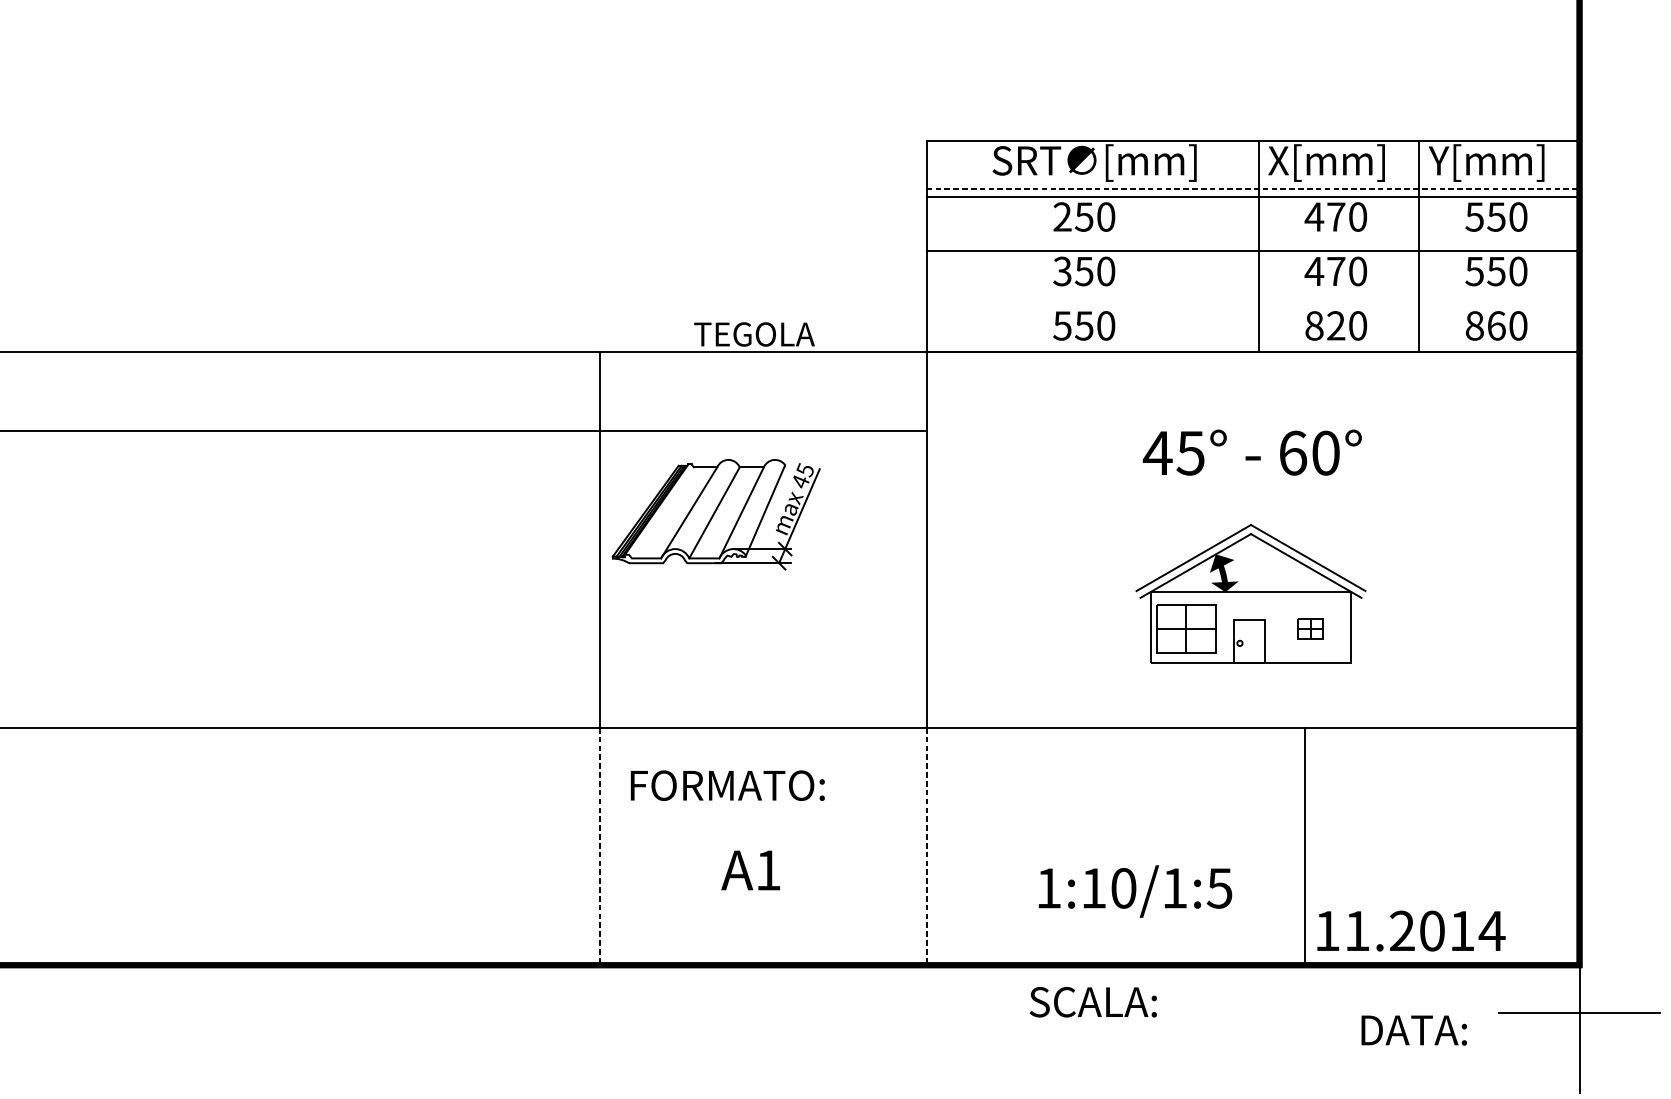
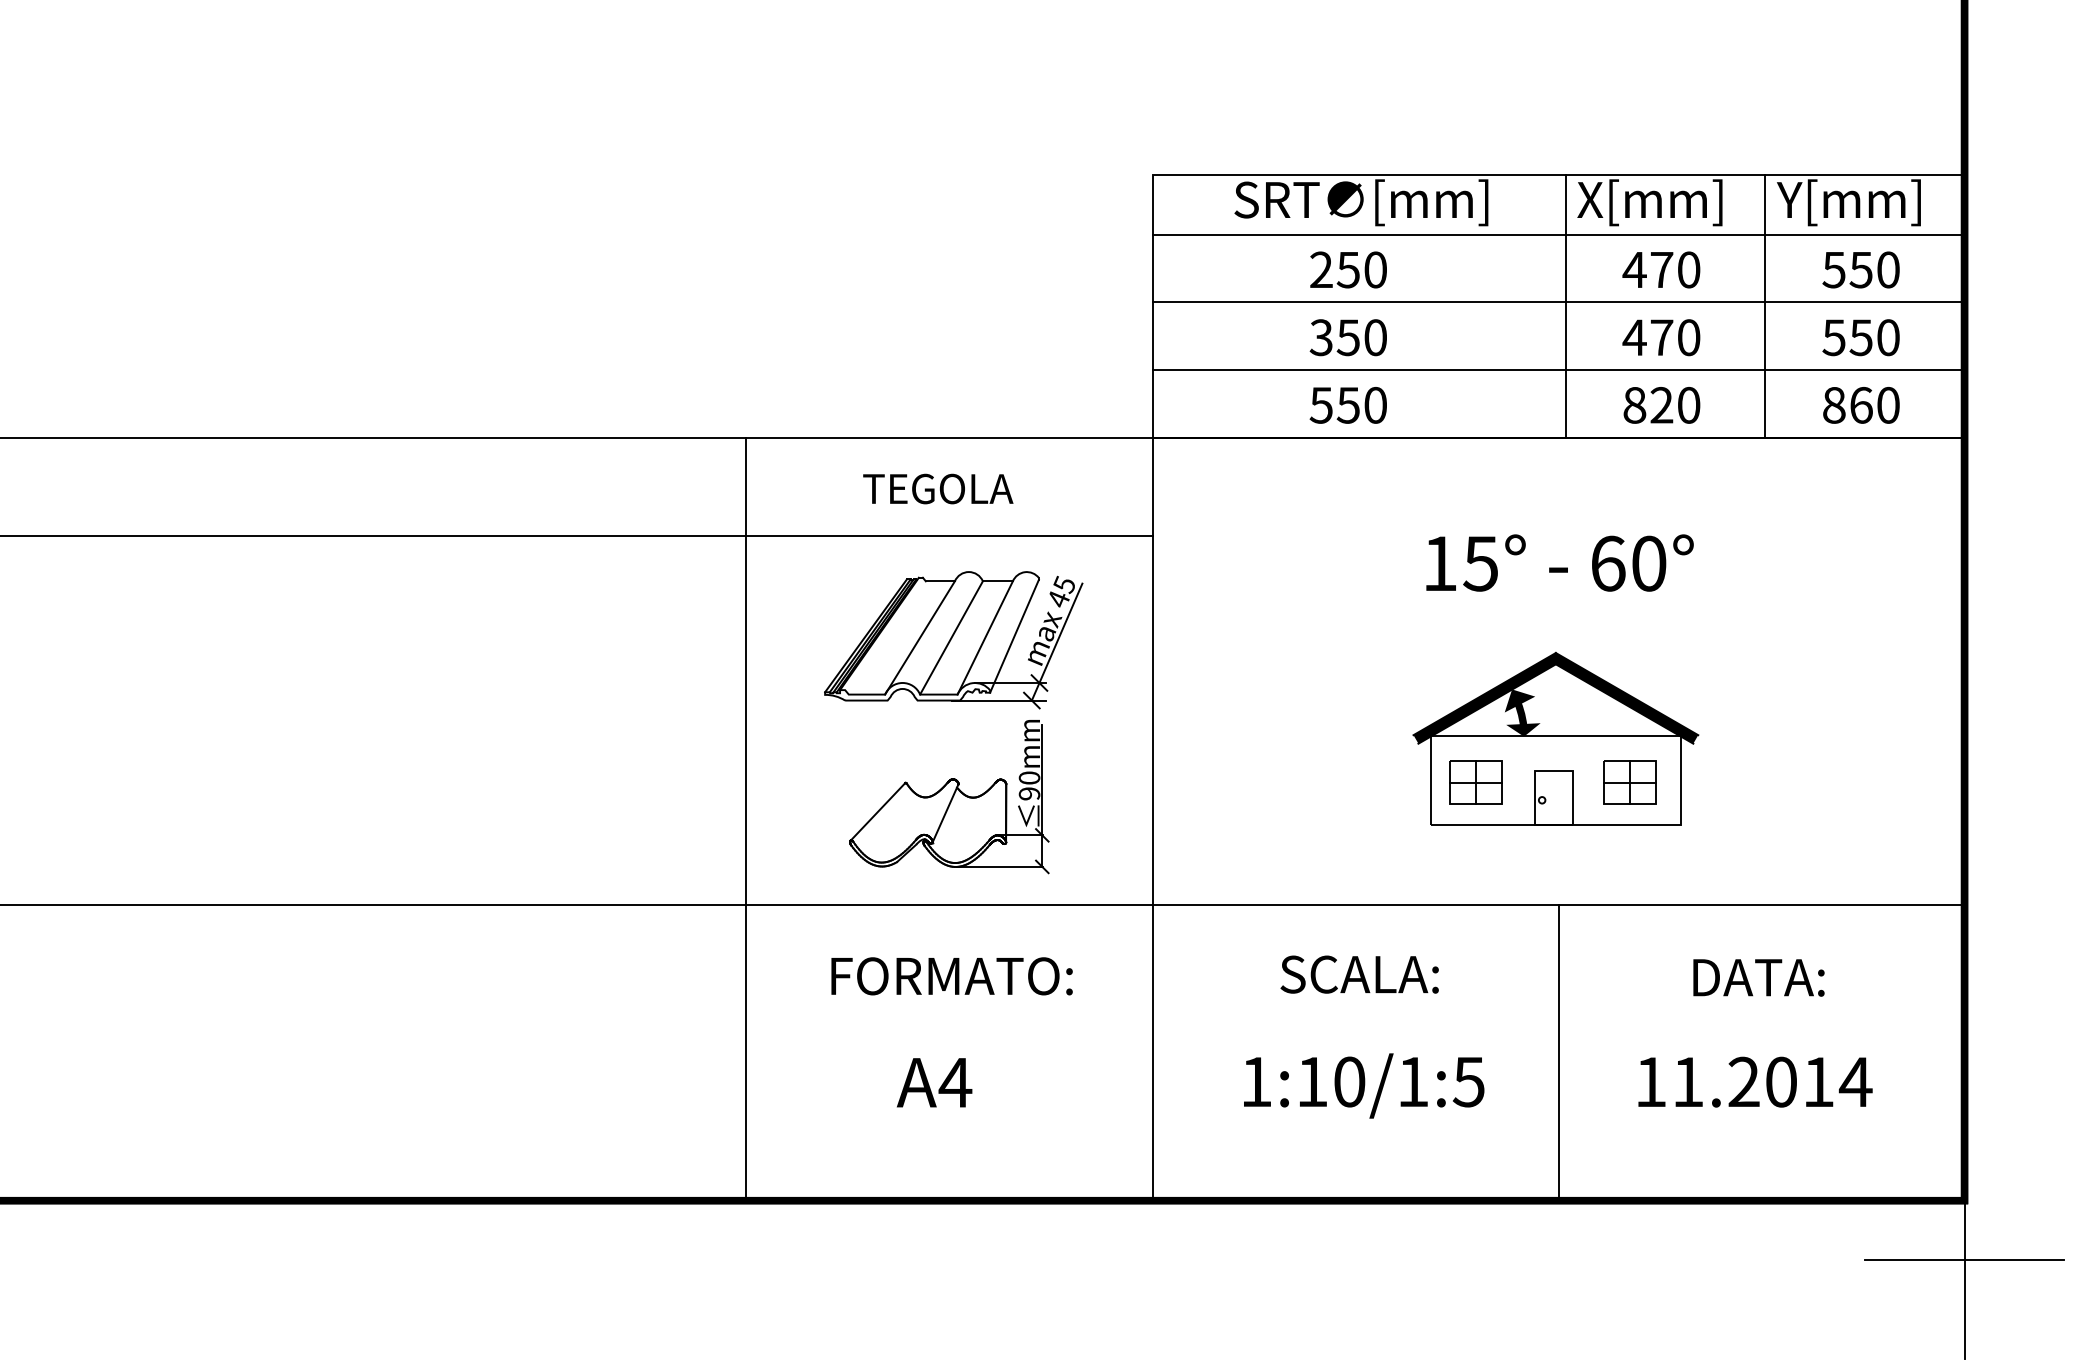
line: (1253, 188) -> (1559, 234), dashed -> solid
line: (1253, 197) -> (1558, 302), moved
line: (1253, 251) -> (1558, 370), moved
text: (754, 334) -> (938, 488), moved
text: (1157, 453) -> (1439, 563), 45° -> 15°
part: (716, 514) -> (953, 640), moved
fill: (1250, 561) -> (1555, 698), added
part: (1186, 629) -> (1475, 782), size x0.71
part: (1310, 629) -> (1629, 782), size x1.67
part: (763, 641) -> (949, 797), added
text: (727, 785) -> (951, 976), moved
line: (600, 846) -> (746, 1053), dashed -> solid
line: (926, 846) -> (1152, 1053), dashed -> solid
line: (1304, 846) -> (1558, 1052), moved
text: (768, 870) -> (955, 1082), A1 -> A4
text: (1135, 891) -> (1364, 1085), moved
text: (1411, 930) -> (1755, 1081), moved
text: (1093, 1002) -> (1359, 974), moved
text: (1413, 1030) -> (1758, 977), moved

